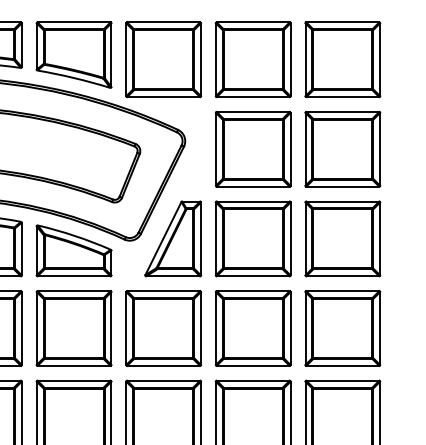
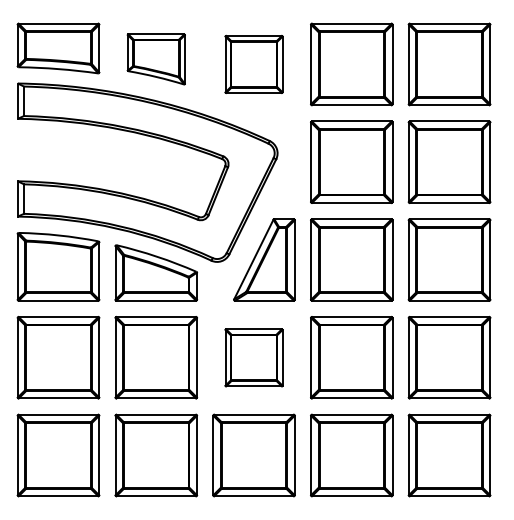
part: (74, 55) -> (156, 59), size x0.7
part: (163, 59) -> (253, 64), size x0.7
part: (163, 328) -> (253, 357), size x0.7

